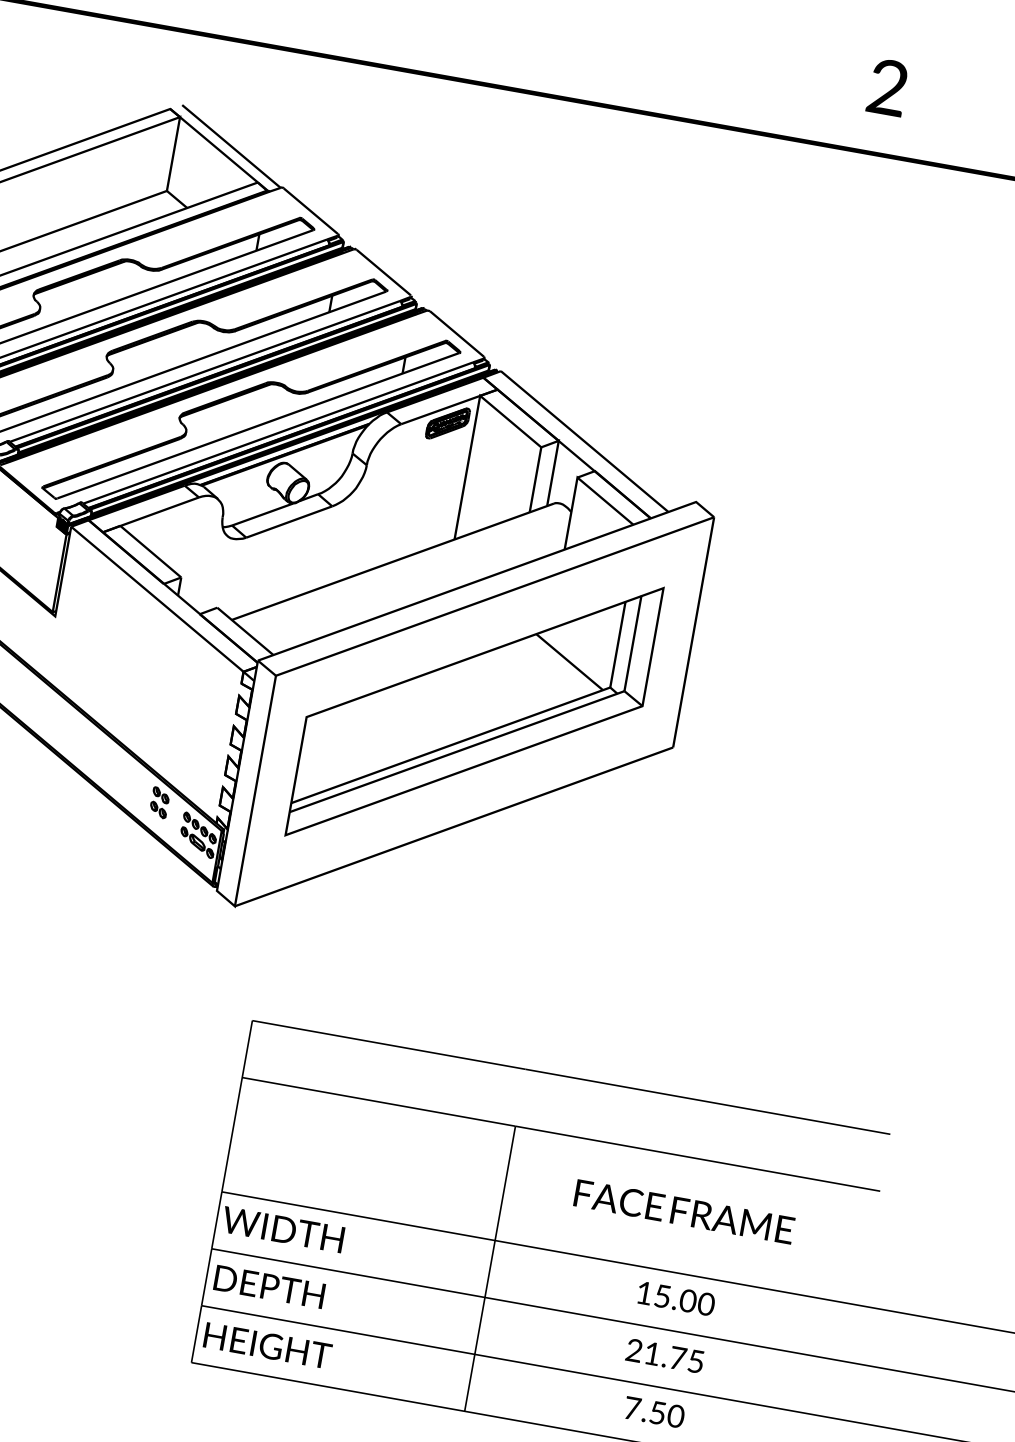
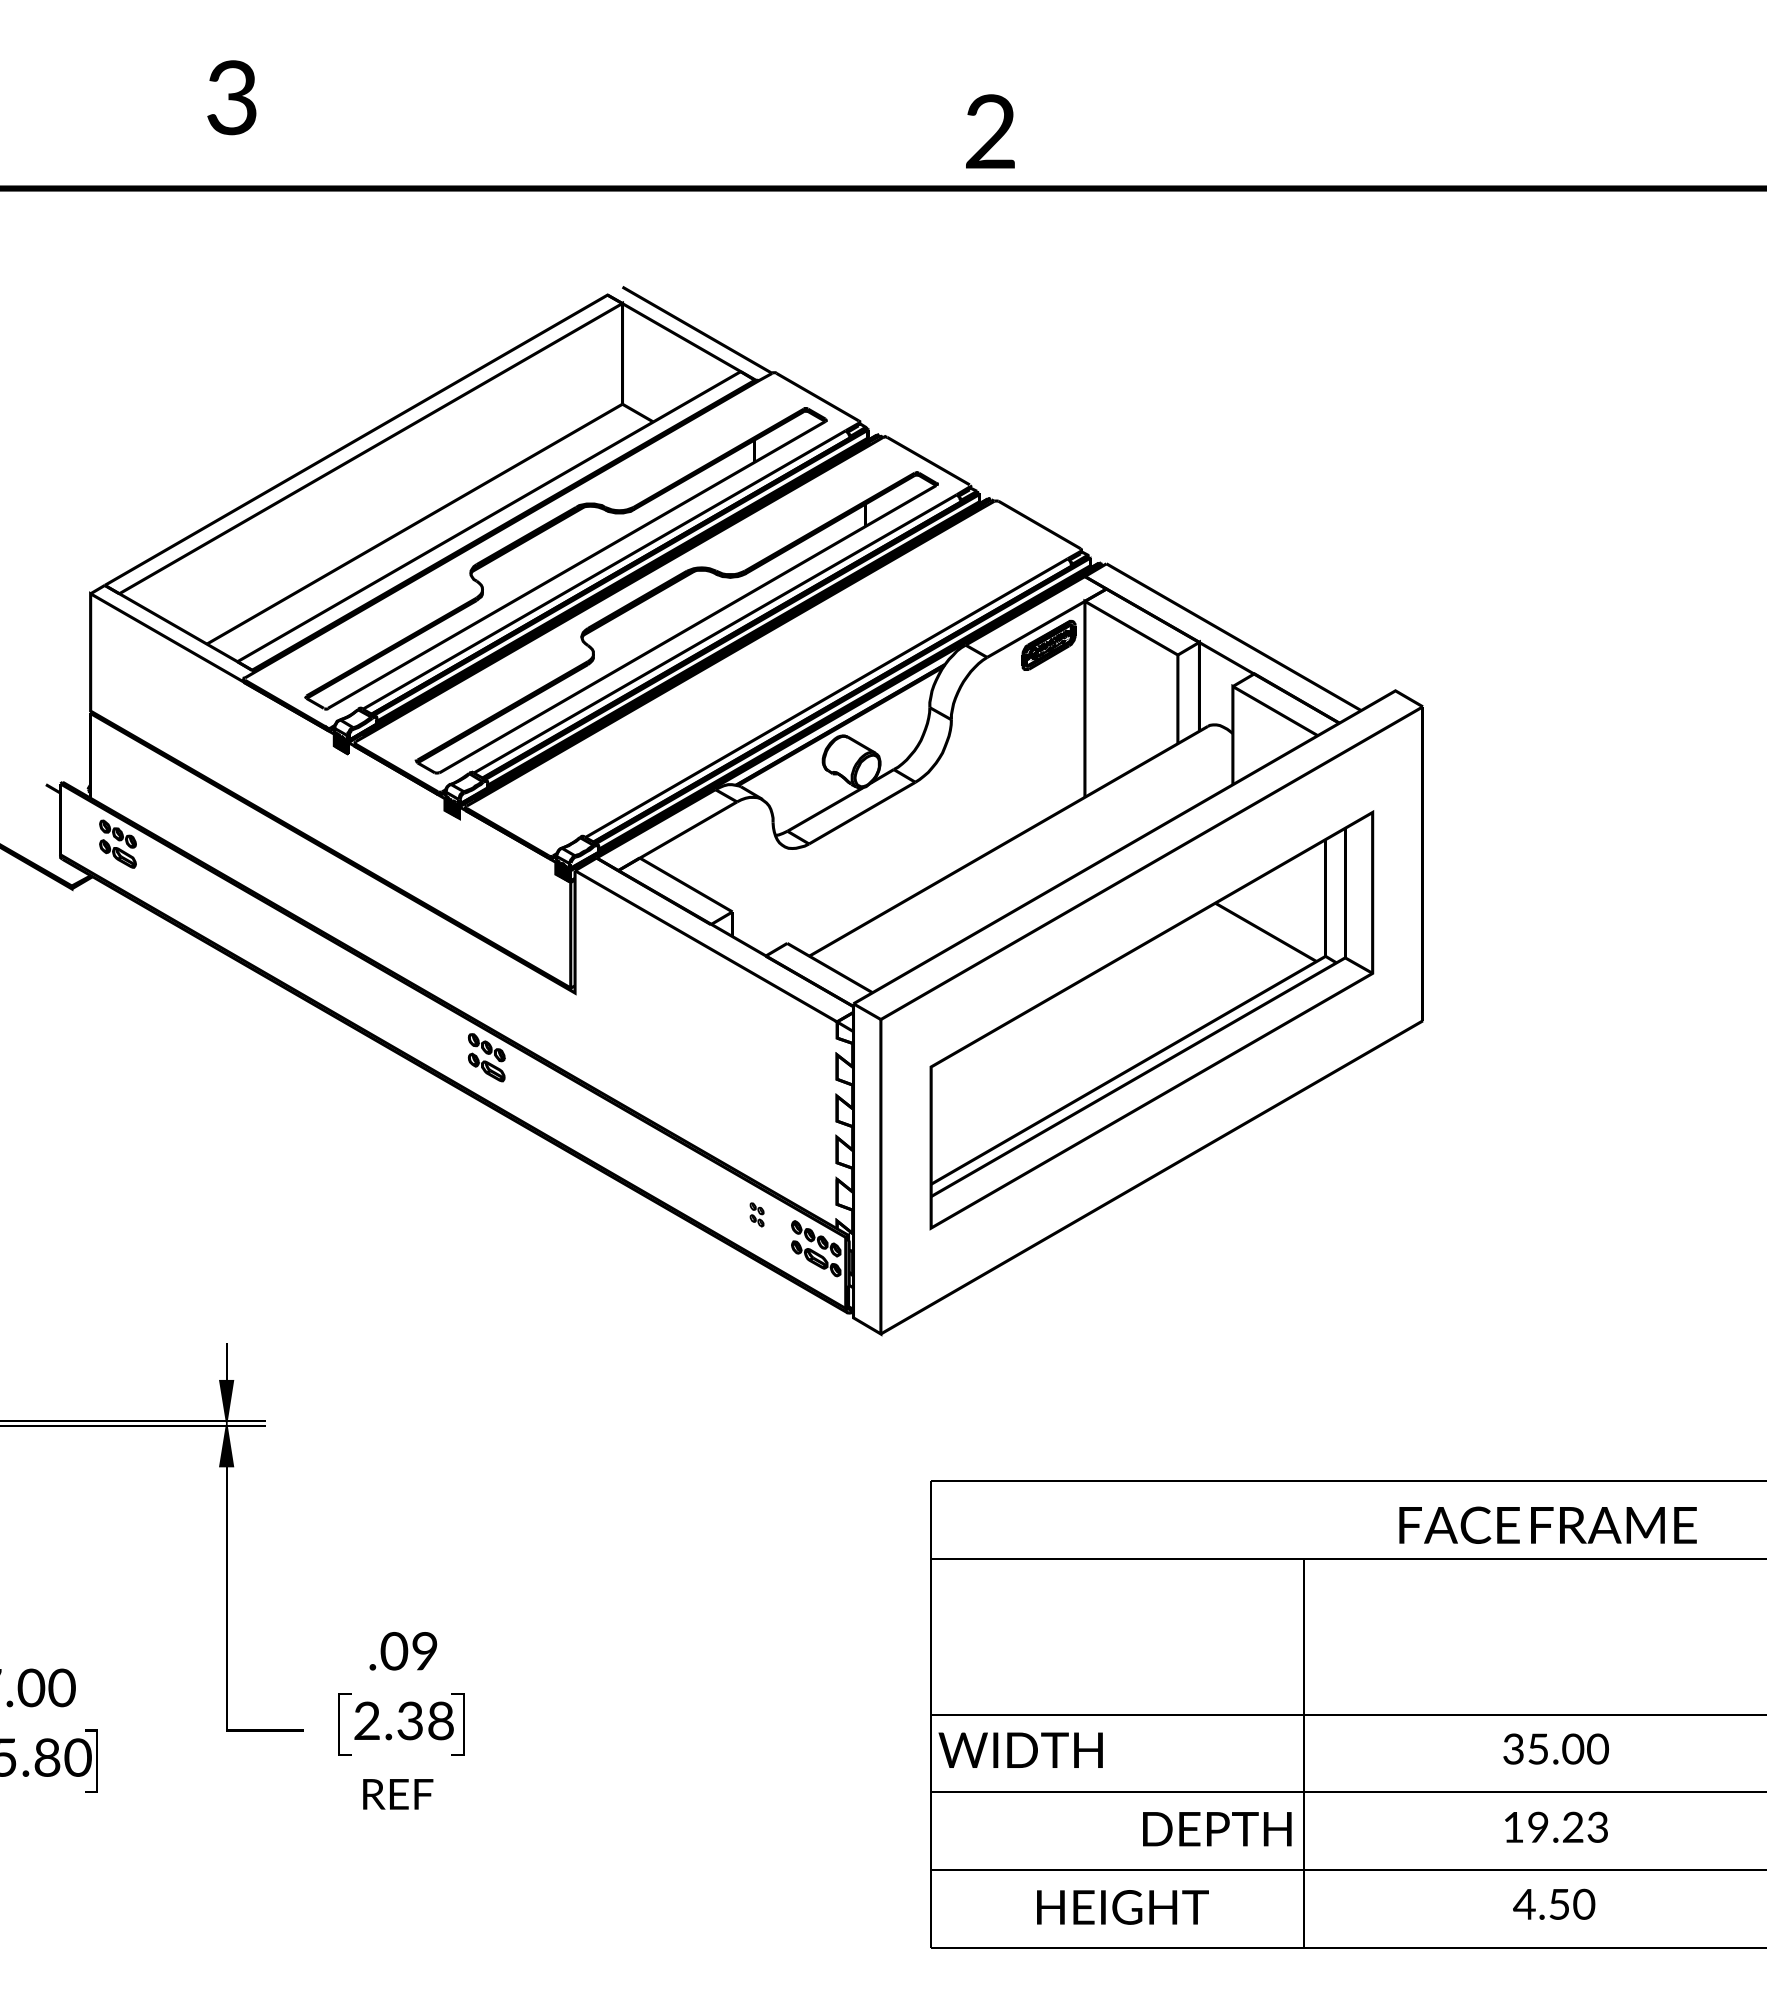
text: (887, 87) -> (990, 131), moved
part: (251, 419) -> (787, 686), removed
part: (159, 802) -> (756, 1214), size x0.6
text: (684, 1211) -> (1547, 1524), moved
text: (269, 1287) -> (1217, 1829), moved
text: (644, 1292) -> (1513, 1748), 15.00 -> 35.00
text: (267, 1345) -> (1122, 1907), moved
text: (665, 1355) -> (1555, 1826), 21.75 -> 19.23
text: (632, 1408) -> (1524, 1904), 7.50 -> 4.50

